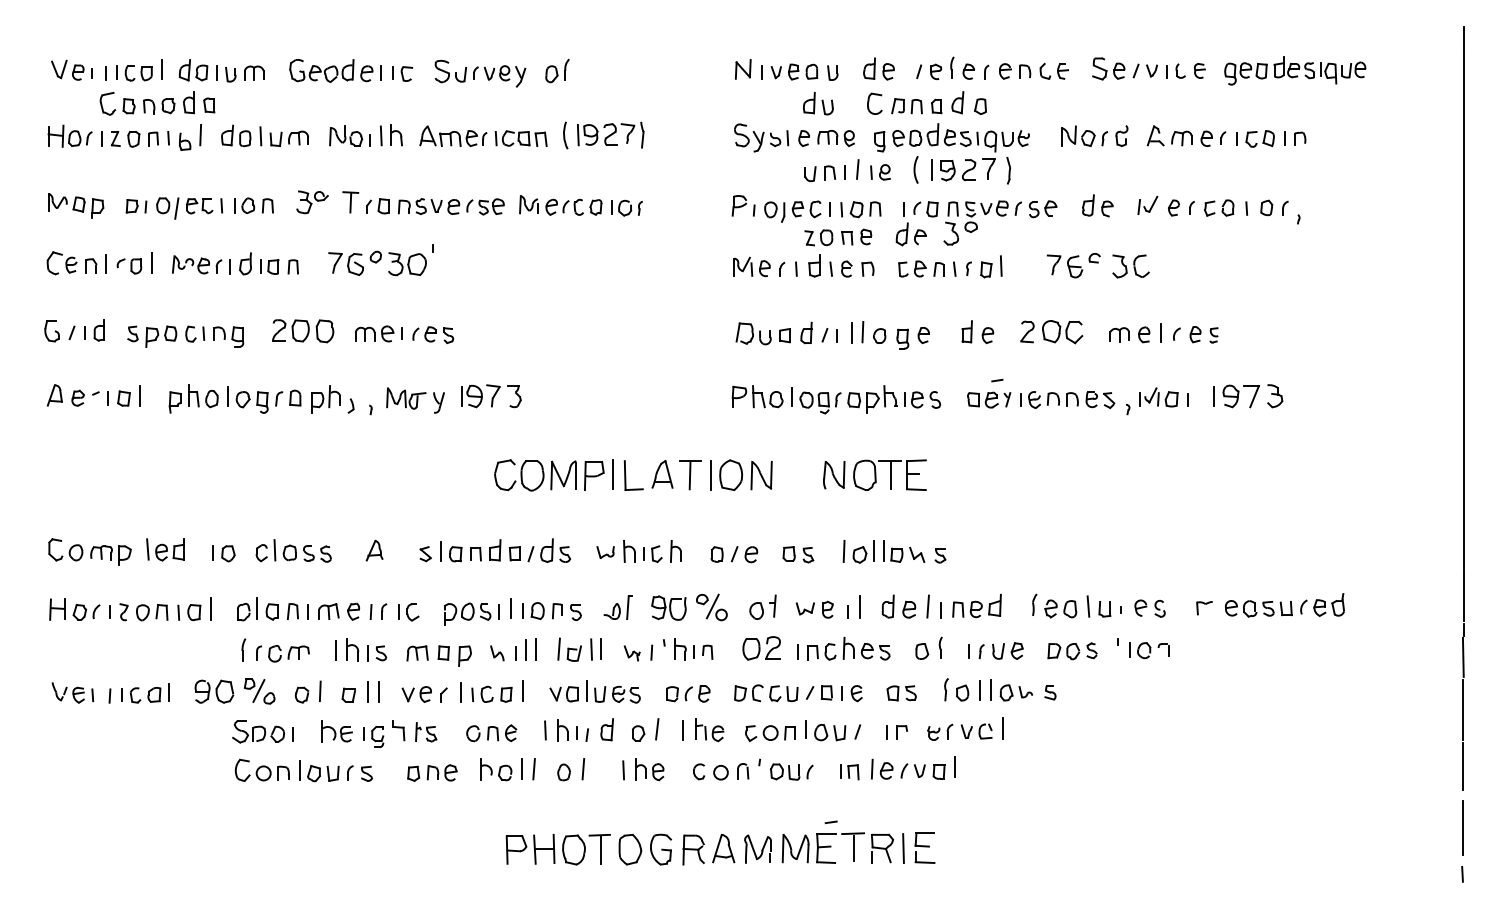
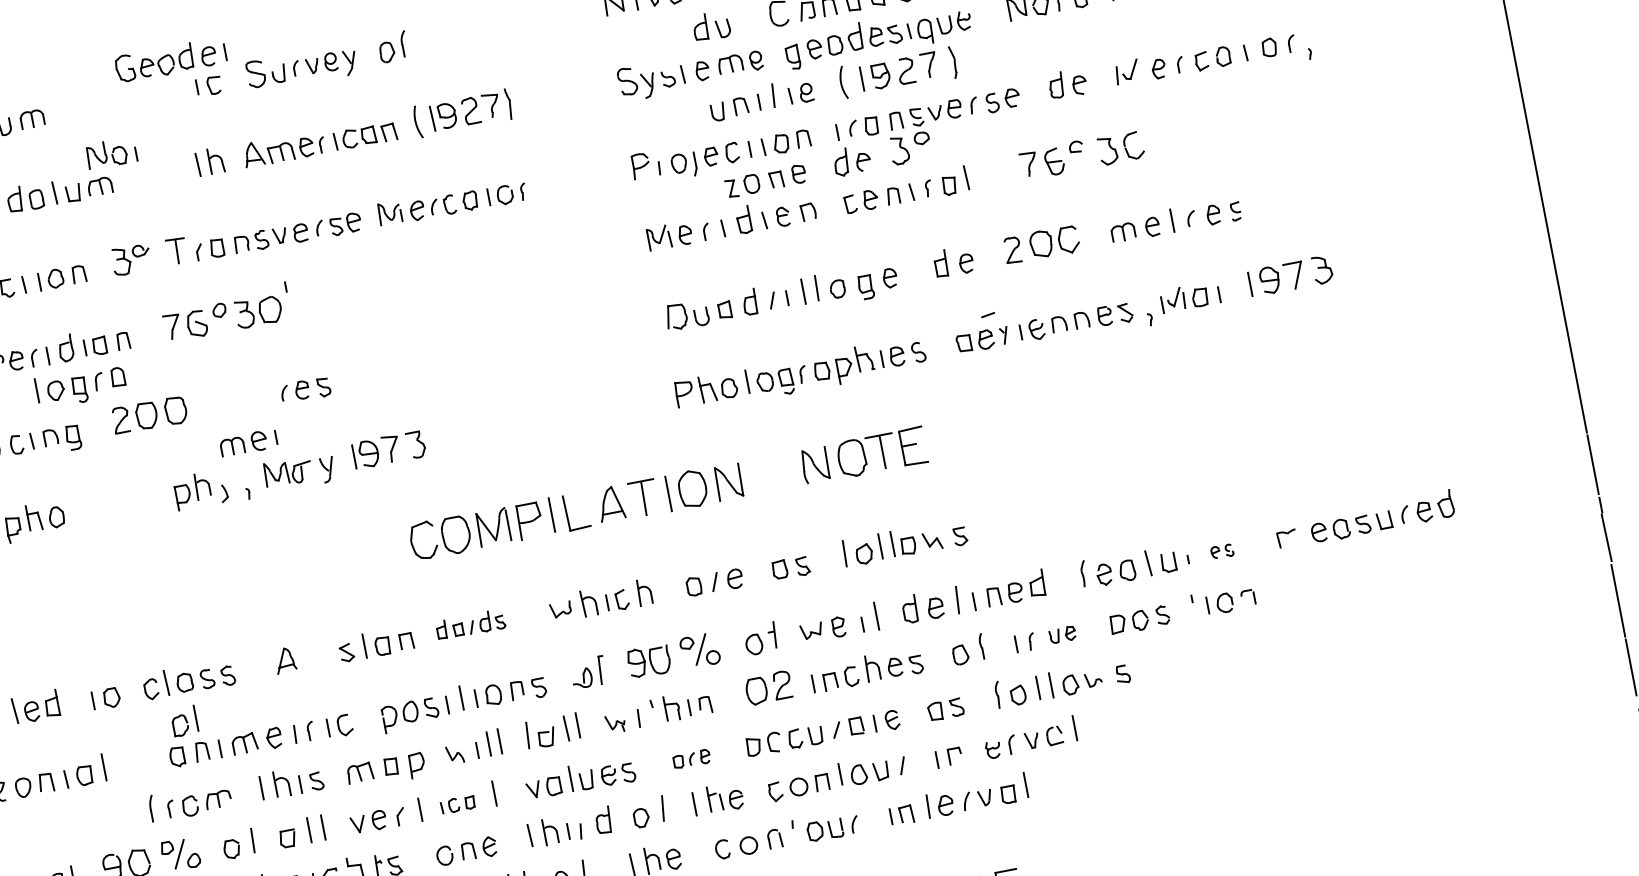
part: (335, 70) -> (170, 59), moved
part: (349, 135) -> (110, 152), moved
part: (378, 333) -> (248, 442), moved
part: (264, 399) -> (81, 385), moved
part: (530, 550) -> (470, 624), size x0.7
part: (1149, 608) -> (1221, 551), size x0.6
part: (247, 609) -> (184, 721), moved
part: (1007, 650) -> (1062, 634), size x0.7
part: (491, 693) -> (457, 803), size x0.7
part: (688, 693) -> (691, 758), size x0.7

